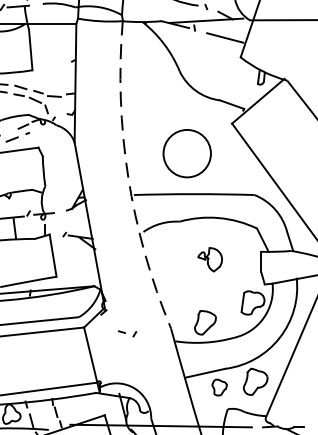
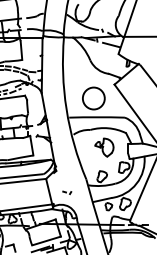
arc: (128, 177) -> (66, 109), dashed -> solid
part: (210, 259) -> (104, 147), size x1.67
part: (128, 333) -> (67, 192), moved

